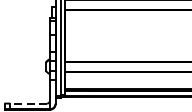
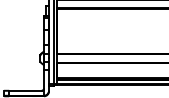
line: (27, 103) -> (24, 90), dashed -> solid

